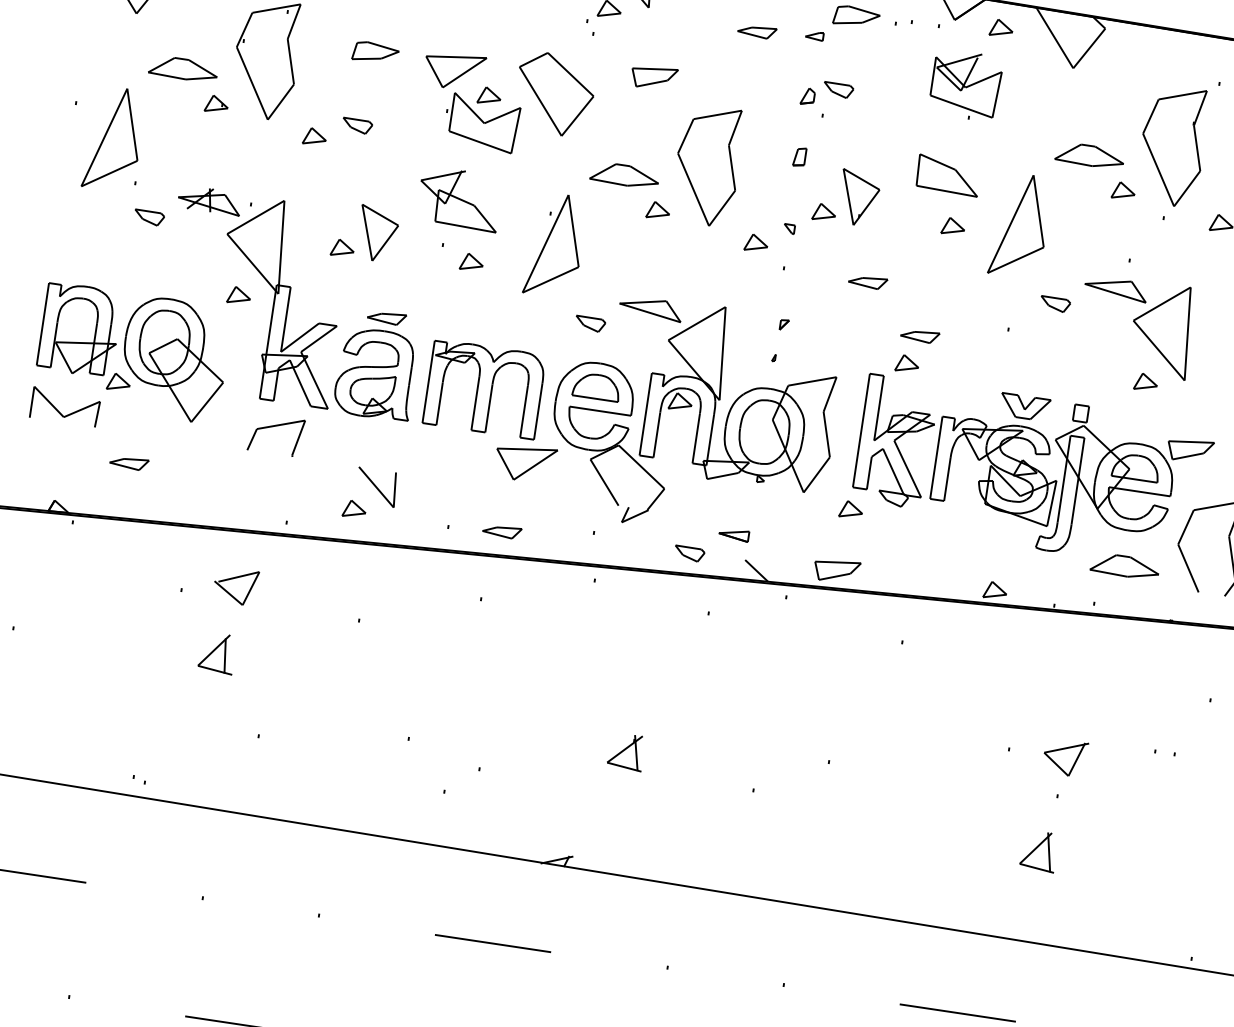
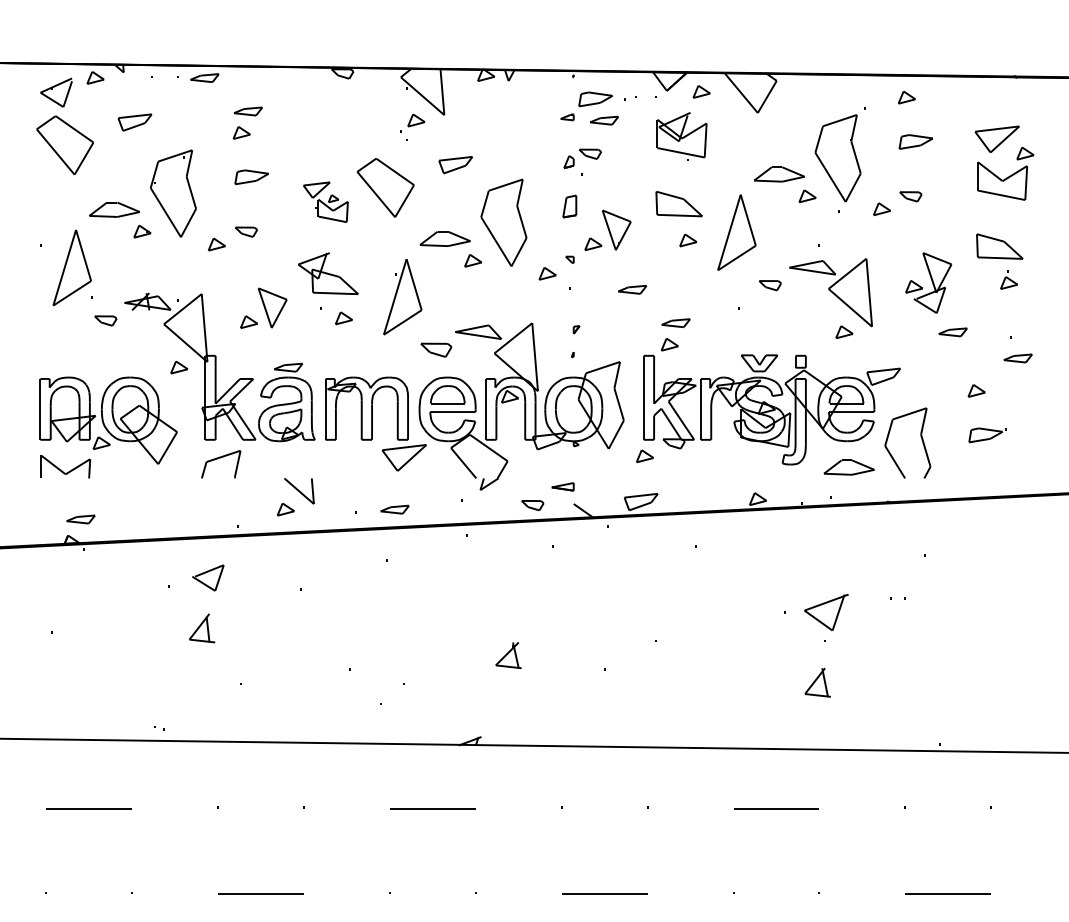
part: (757, 31) -> (604, 120), moved
part: (470, 101) -> (325, 202), size x0.6
part: (799, 156) -> (569, 206), size x1.6
part: (589, 323) -> (435, 349), size x1.4
part: (128, 463) -> (80, 519), moved
part: (1065, 756) -> (826, 611), size x1.4

